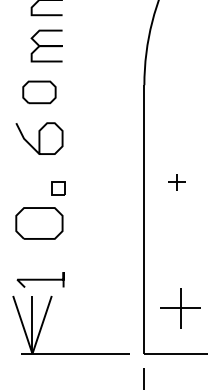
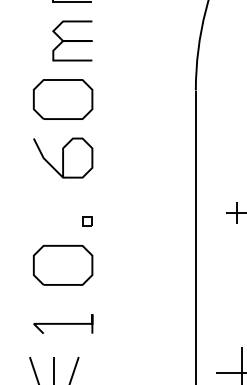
part: (39, 92) -> (63, 99), size x1.43
part: (58, 188) -> (87, 221), size x0.62
line: (40, 279) -> (63, 323), moved

